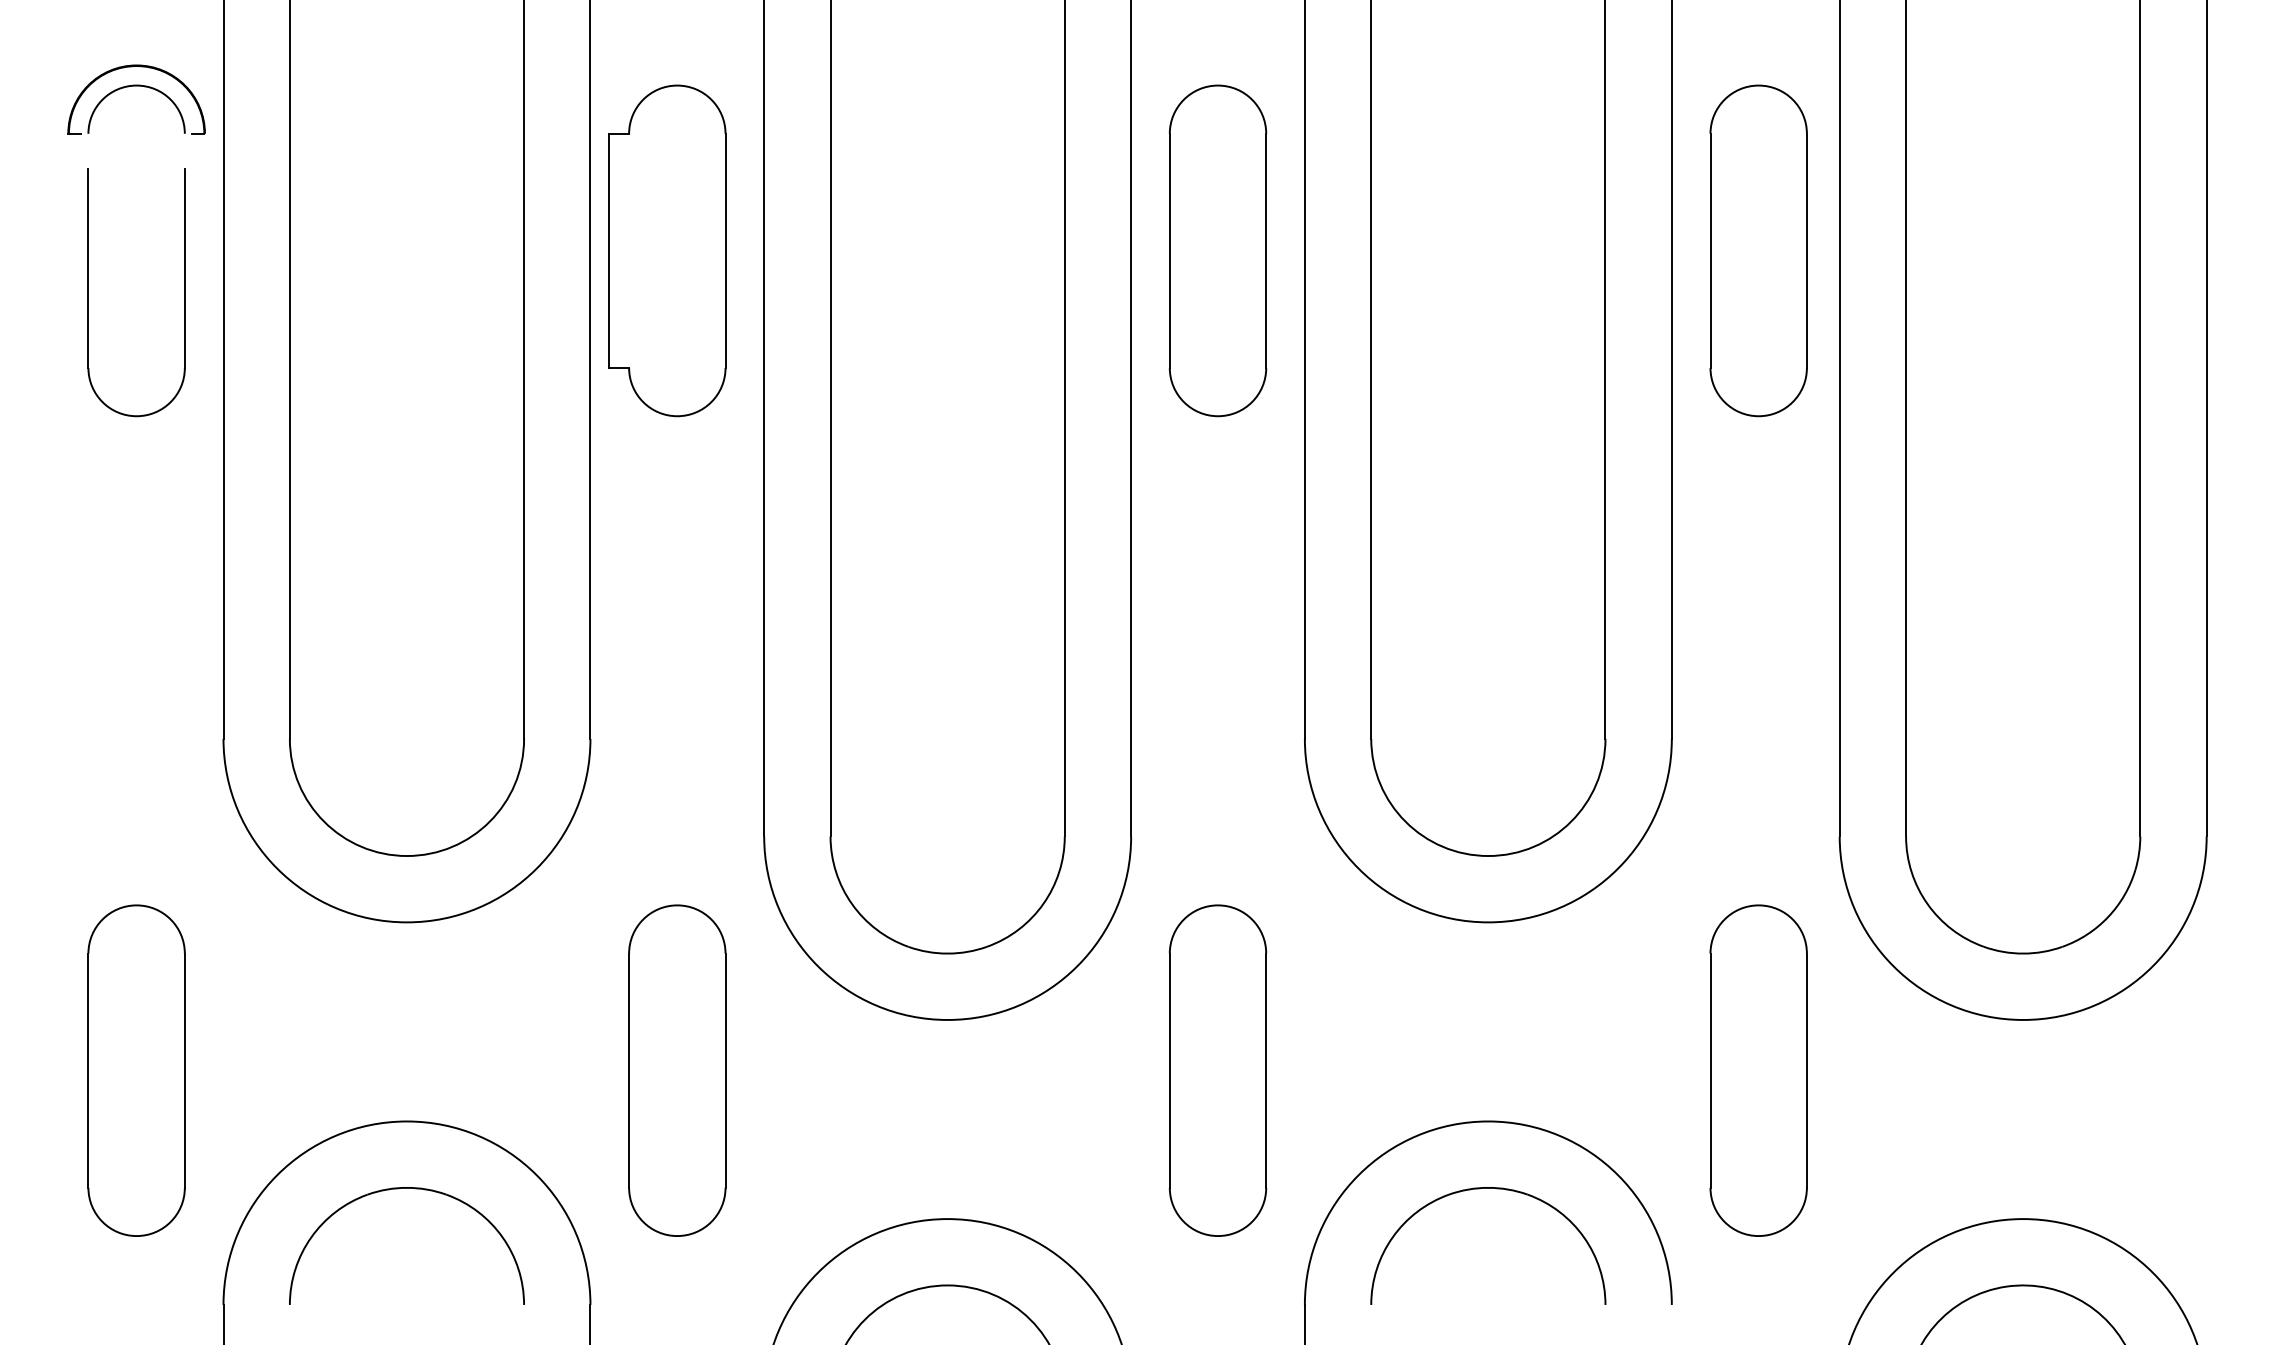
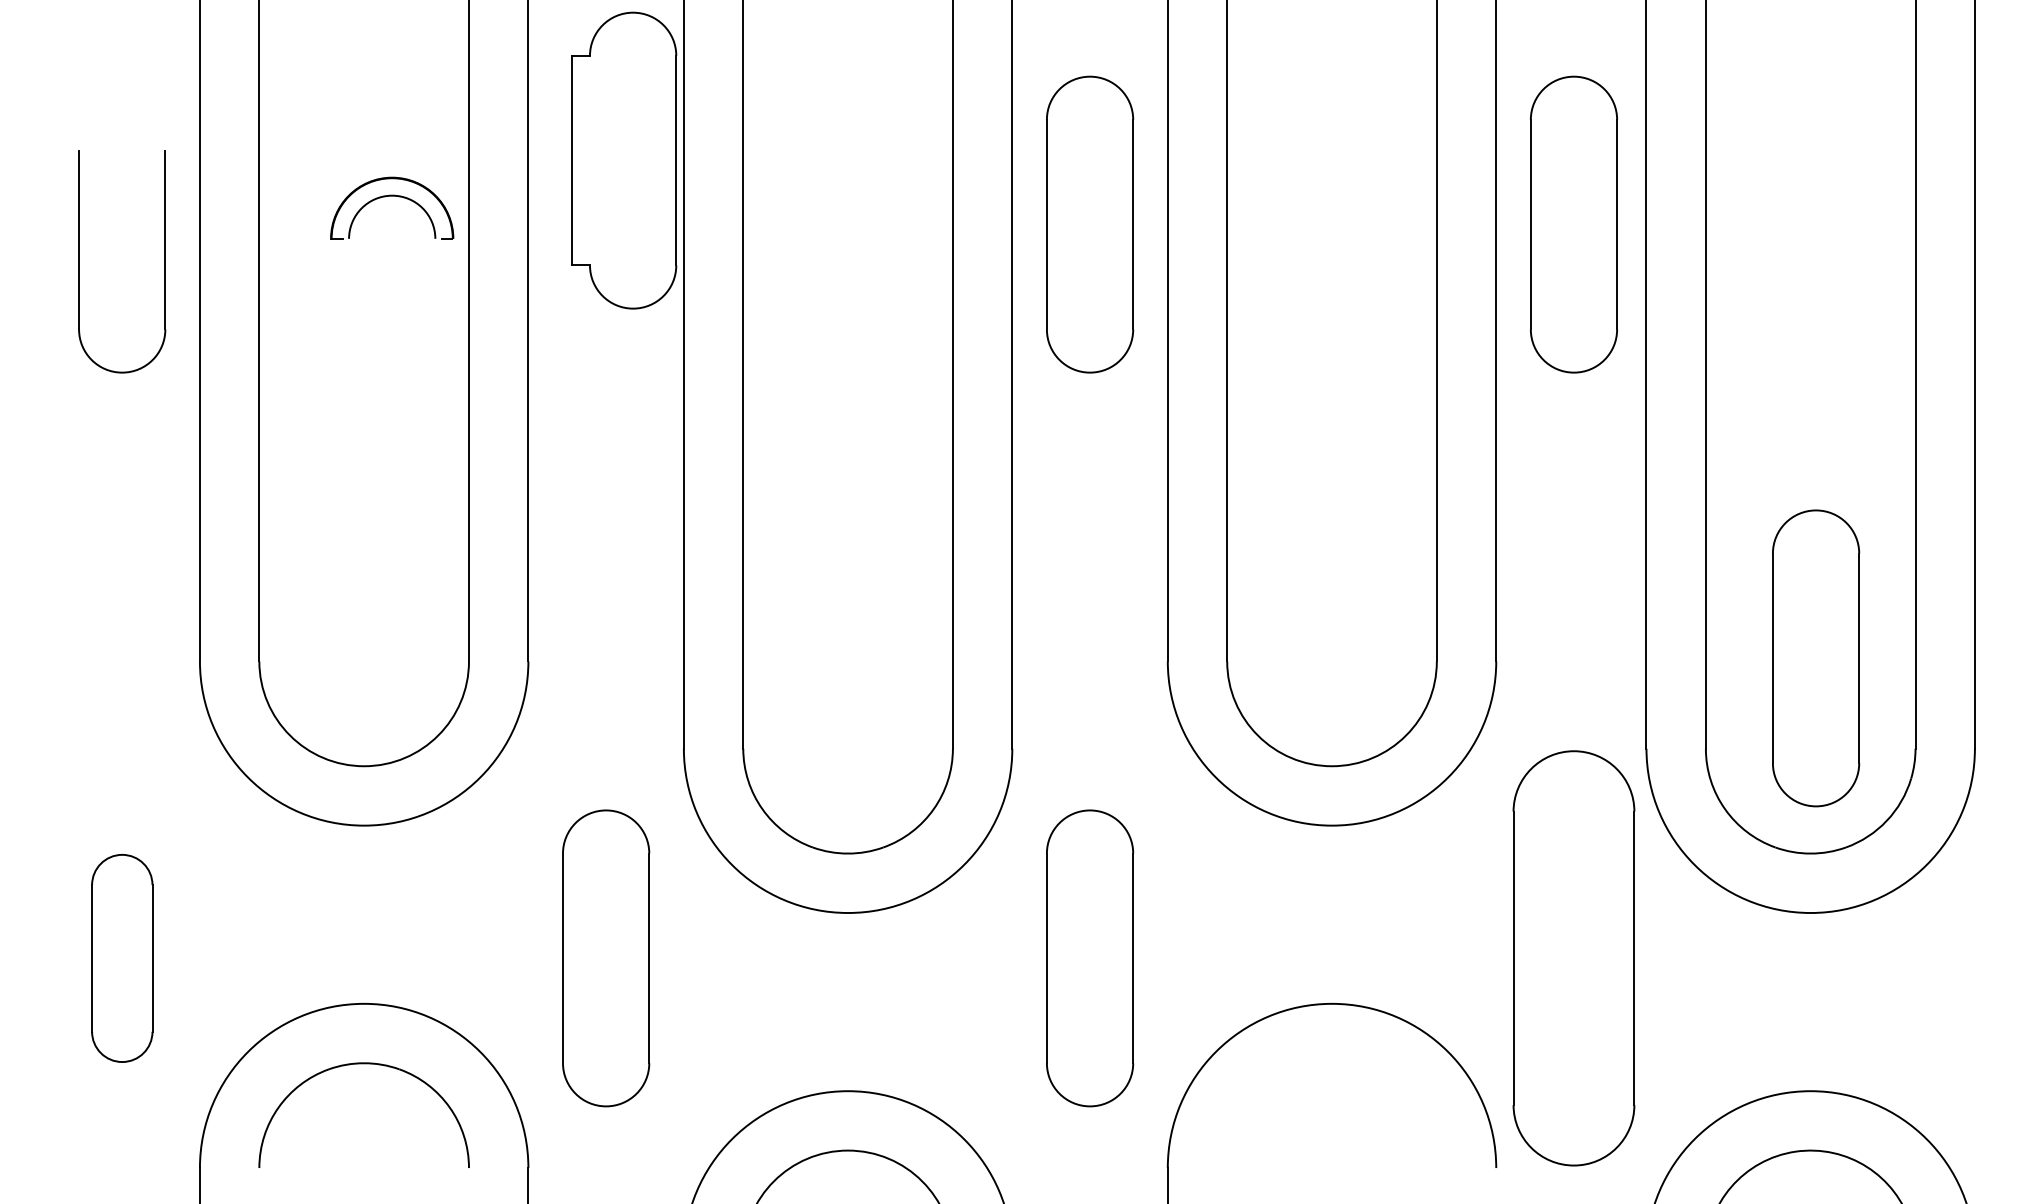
part: (136, 86) -> (392, 196), moved
part: (667, 250) -> (624, 160), moved
part: (2029, 735) -> (1816, 658), added
part: (136, 1070) -> (122, 958), size x0.7
part: (1758, 1070) -> (1573, 958), size x1.4
part: (1487, 1189) -> (1331, 1064), removed

